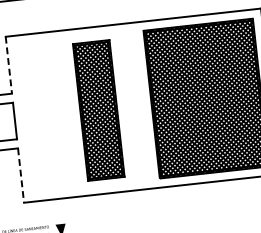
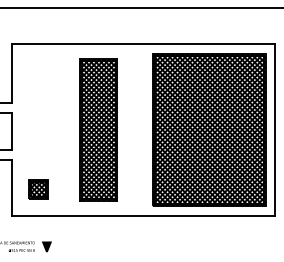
line: (9, 65) -> (12, 74), dashed -> solid
part: (46, 174) -> (38, 189), added
line: (21, 176) -> (12, 188), dashed -> solid

